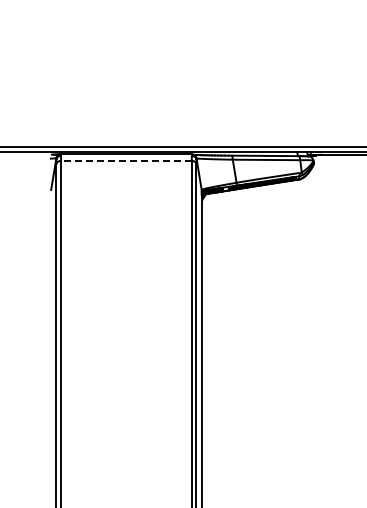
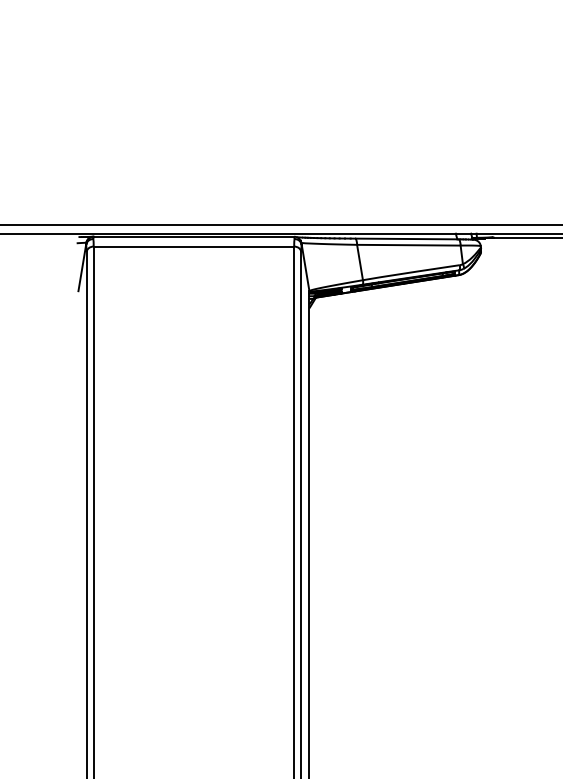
line: (125, 160) -> (192, 246), dashed -> solid

